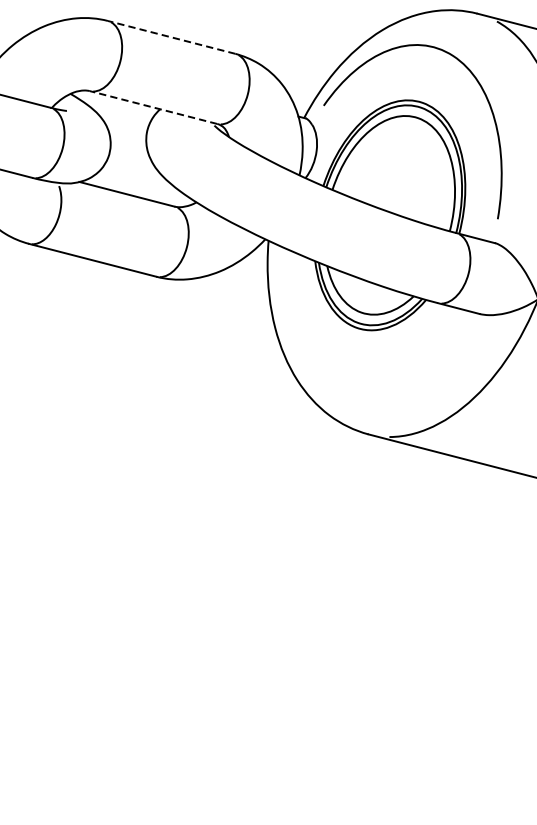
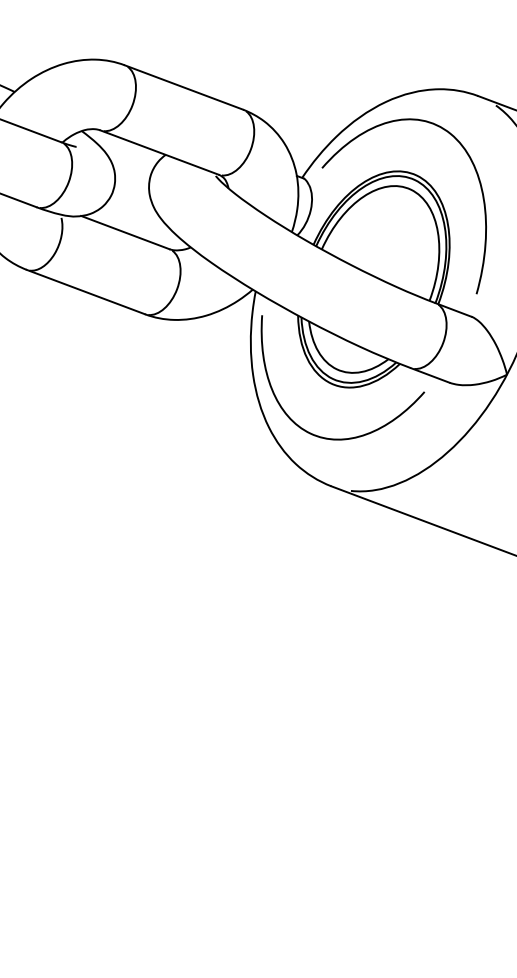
line: (171, 37) -> (183, 87), dashed -> solid
line: (153, 107) -> (159, 152), dashed -> solid
curve: (391, 378) -> (358, 435), added

